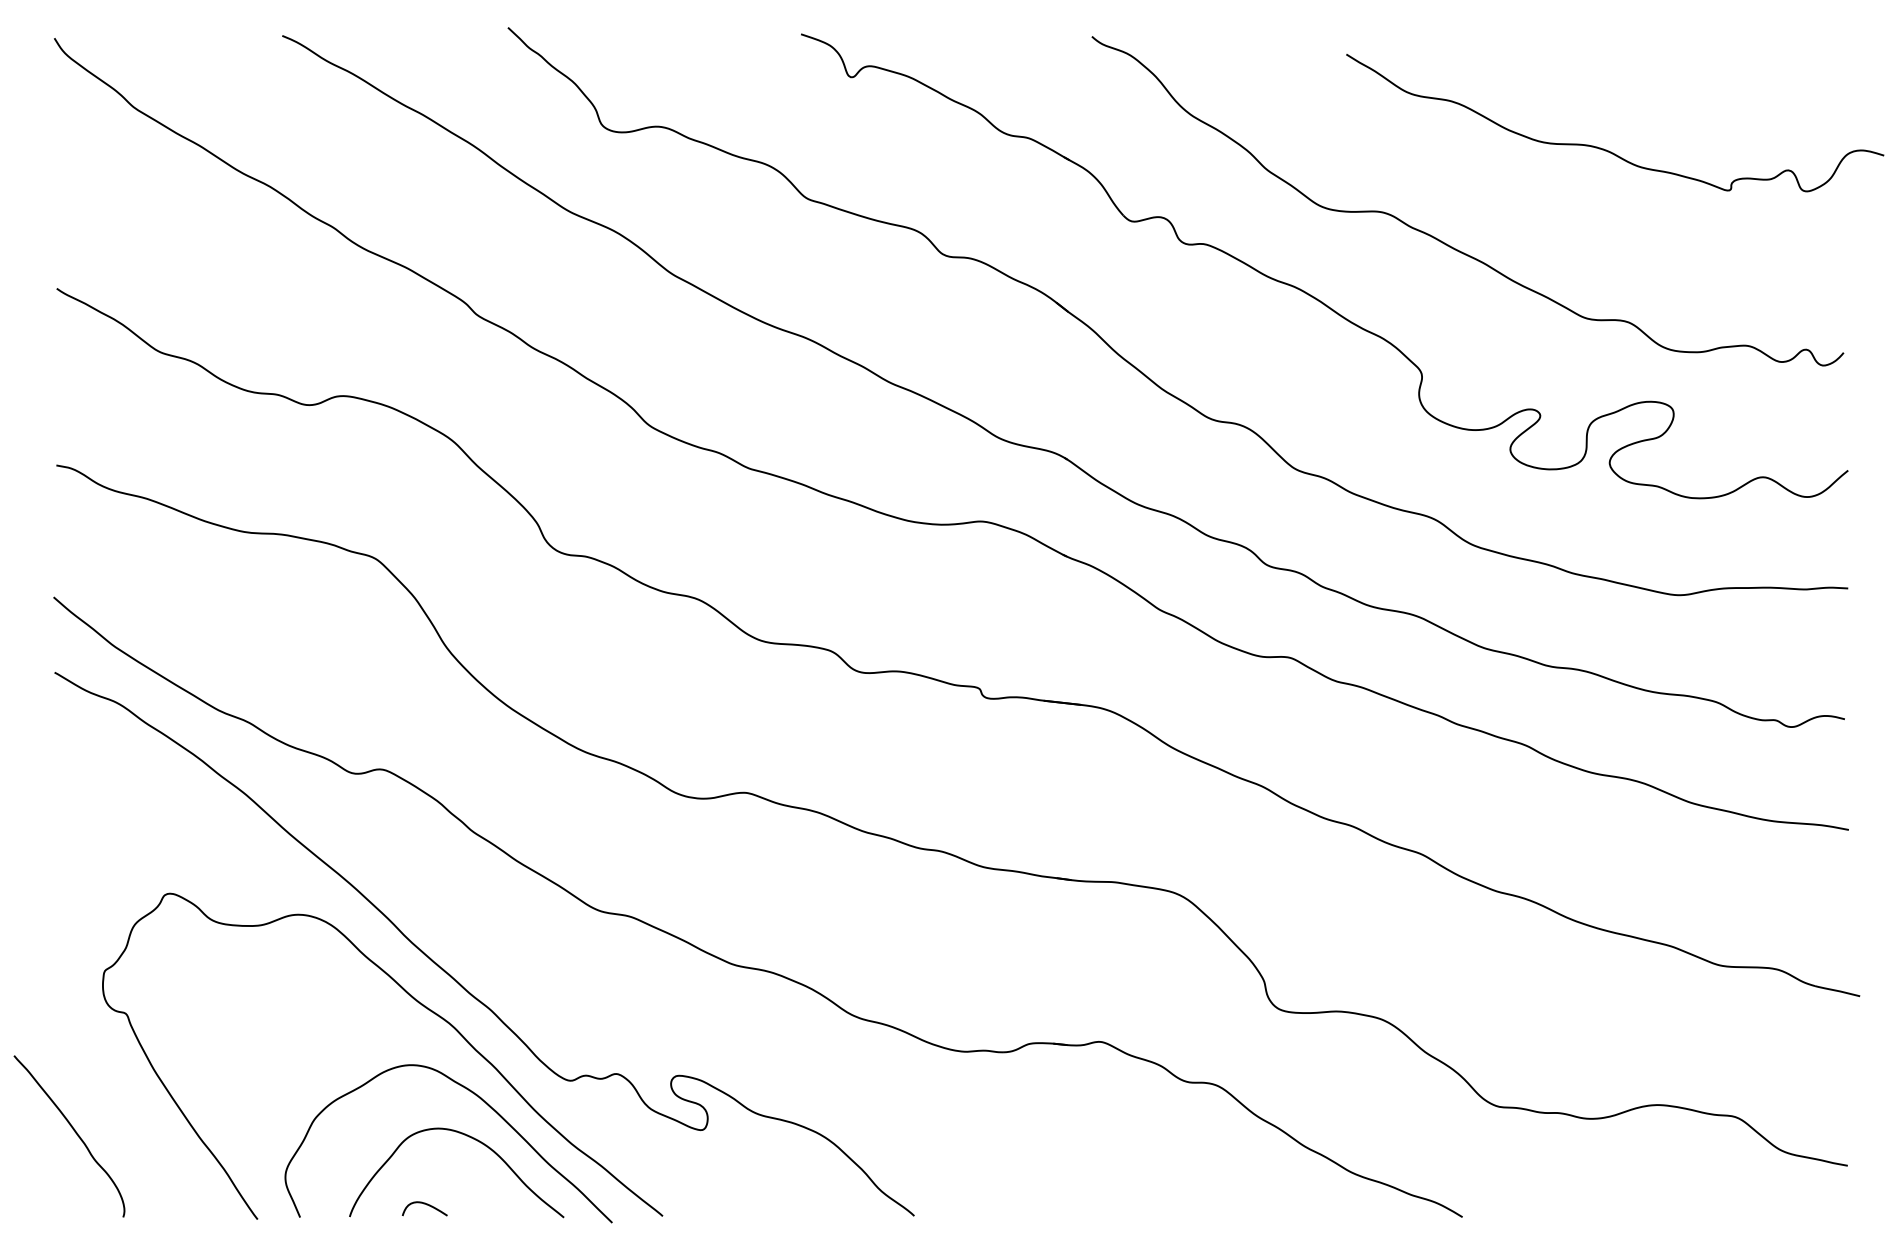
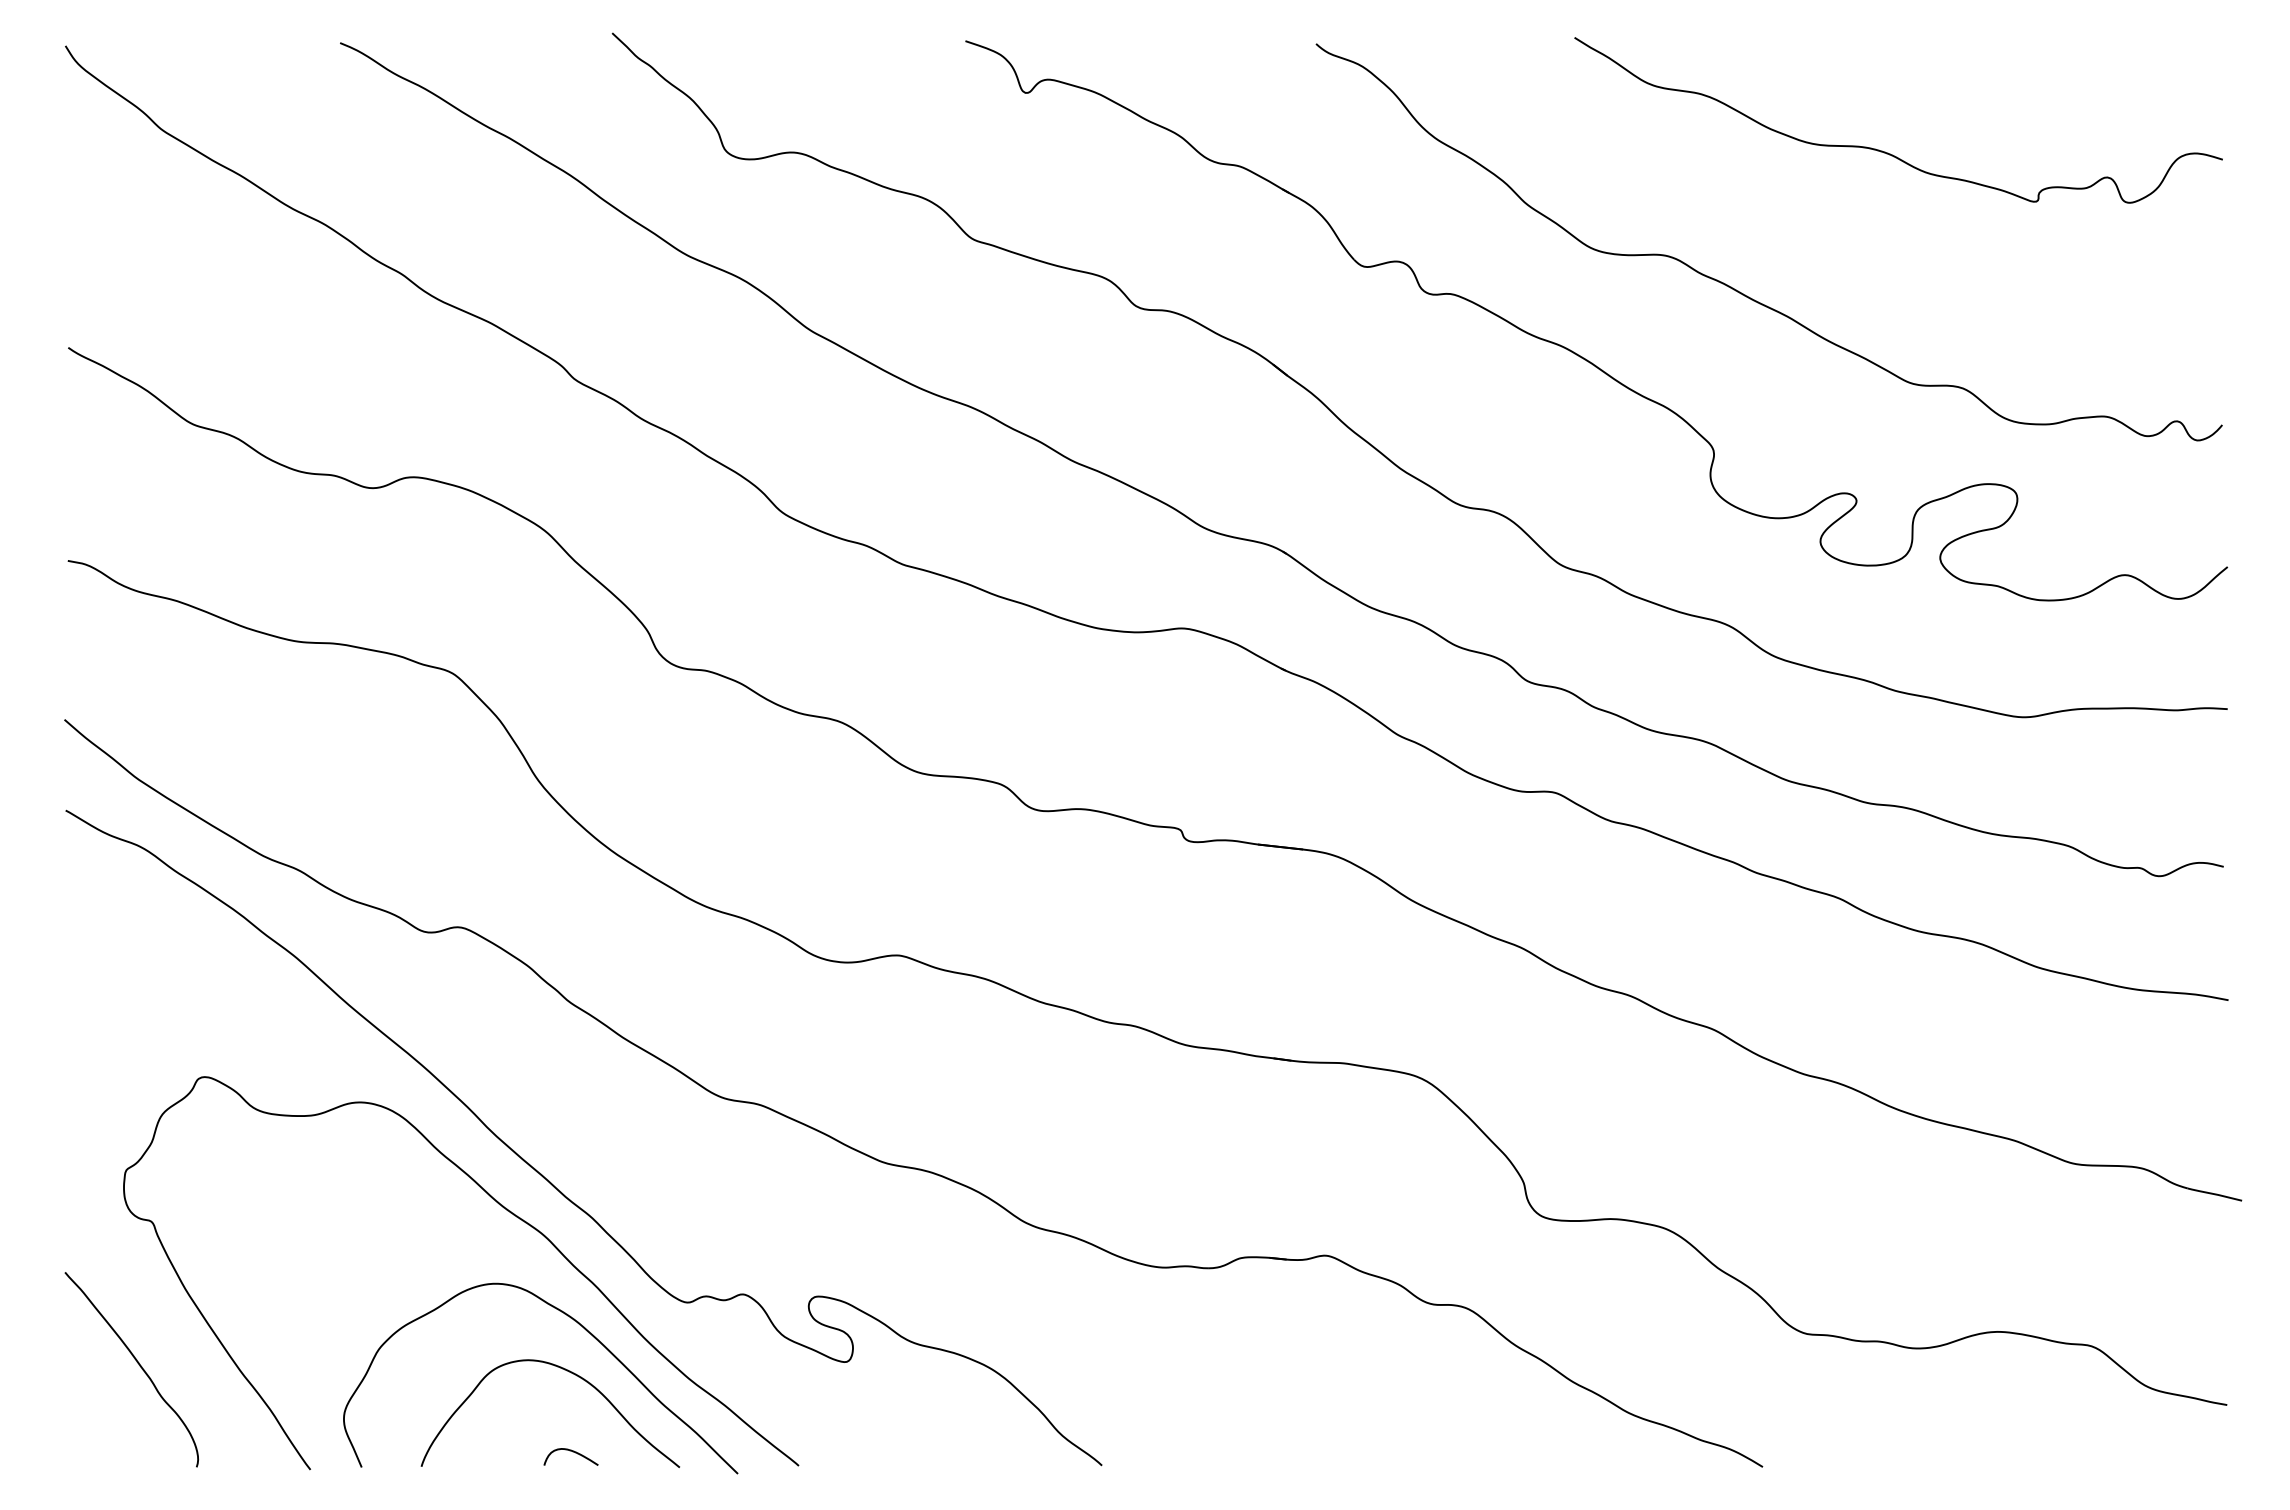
curve: (1606, 149) -> (1888, 152), moved
curve: (74, 1132) -> (137, 1364), moved
curve: (426, 1205) -> (573, 1452), moved

